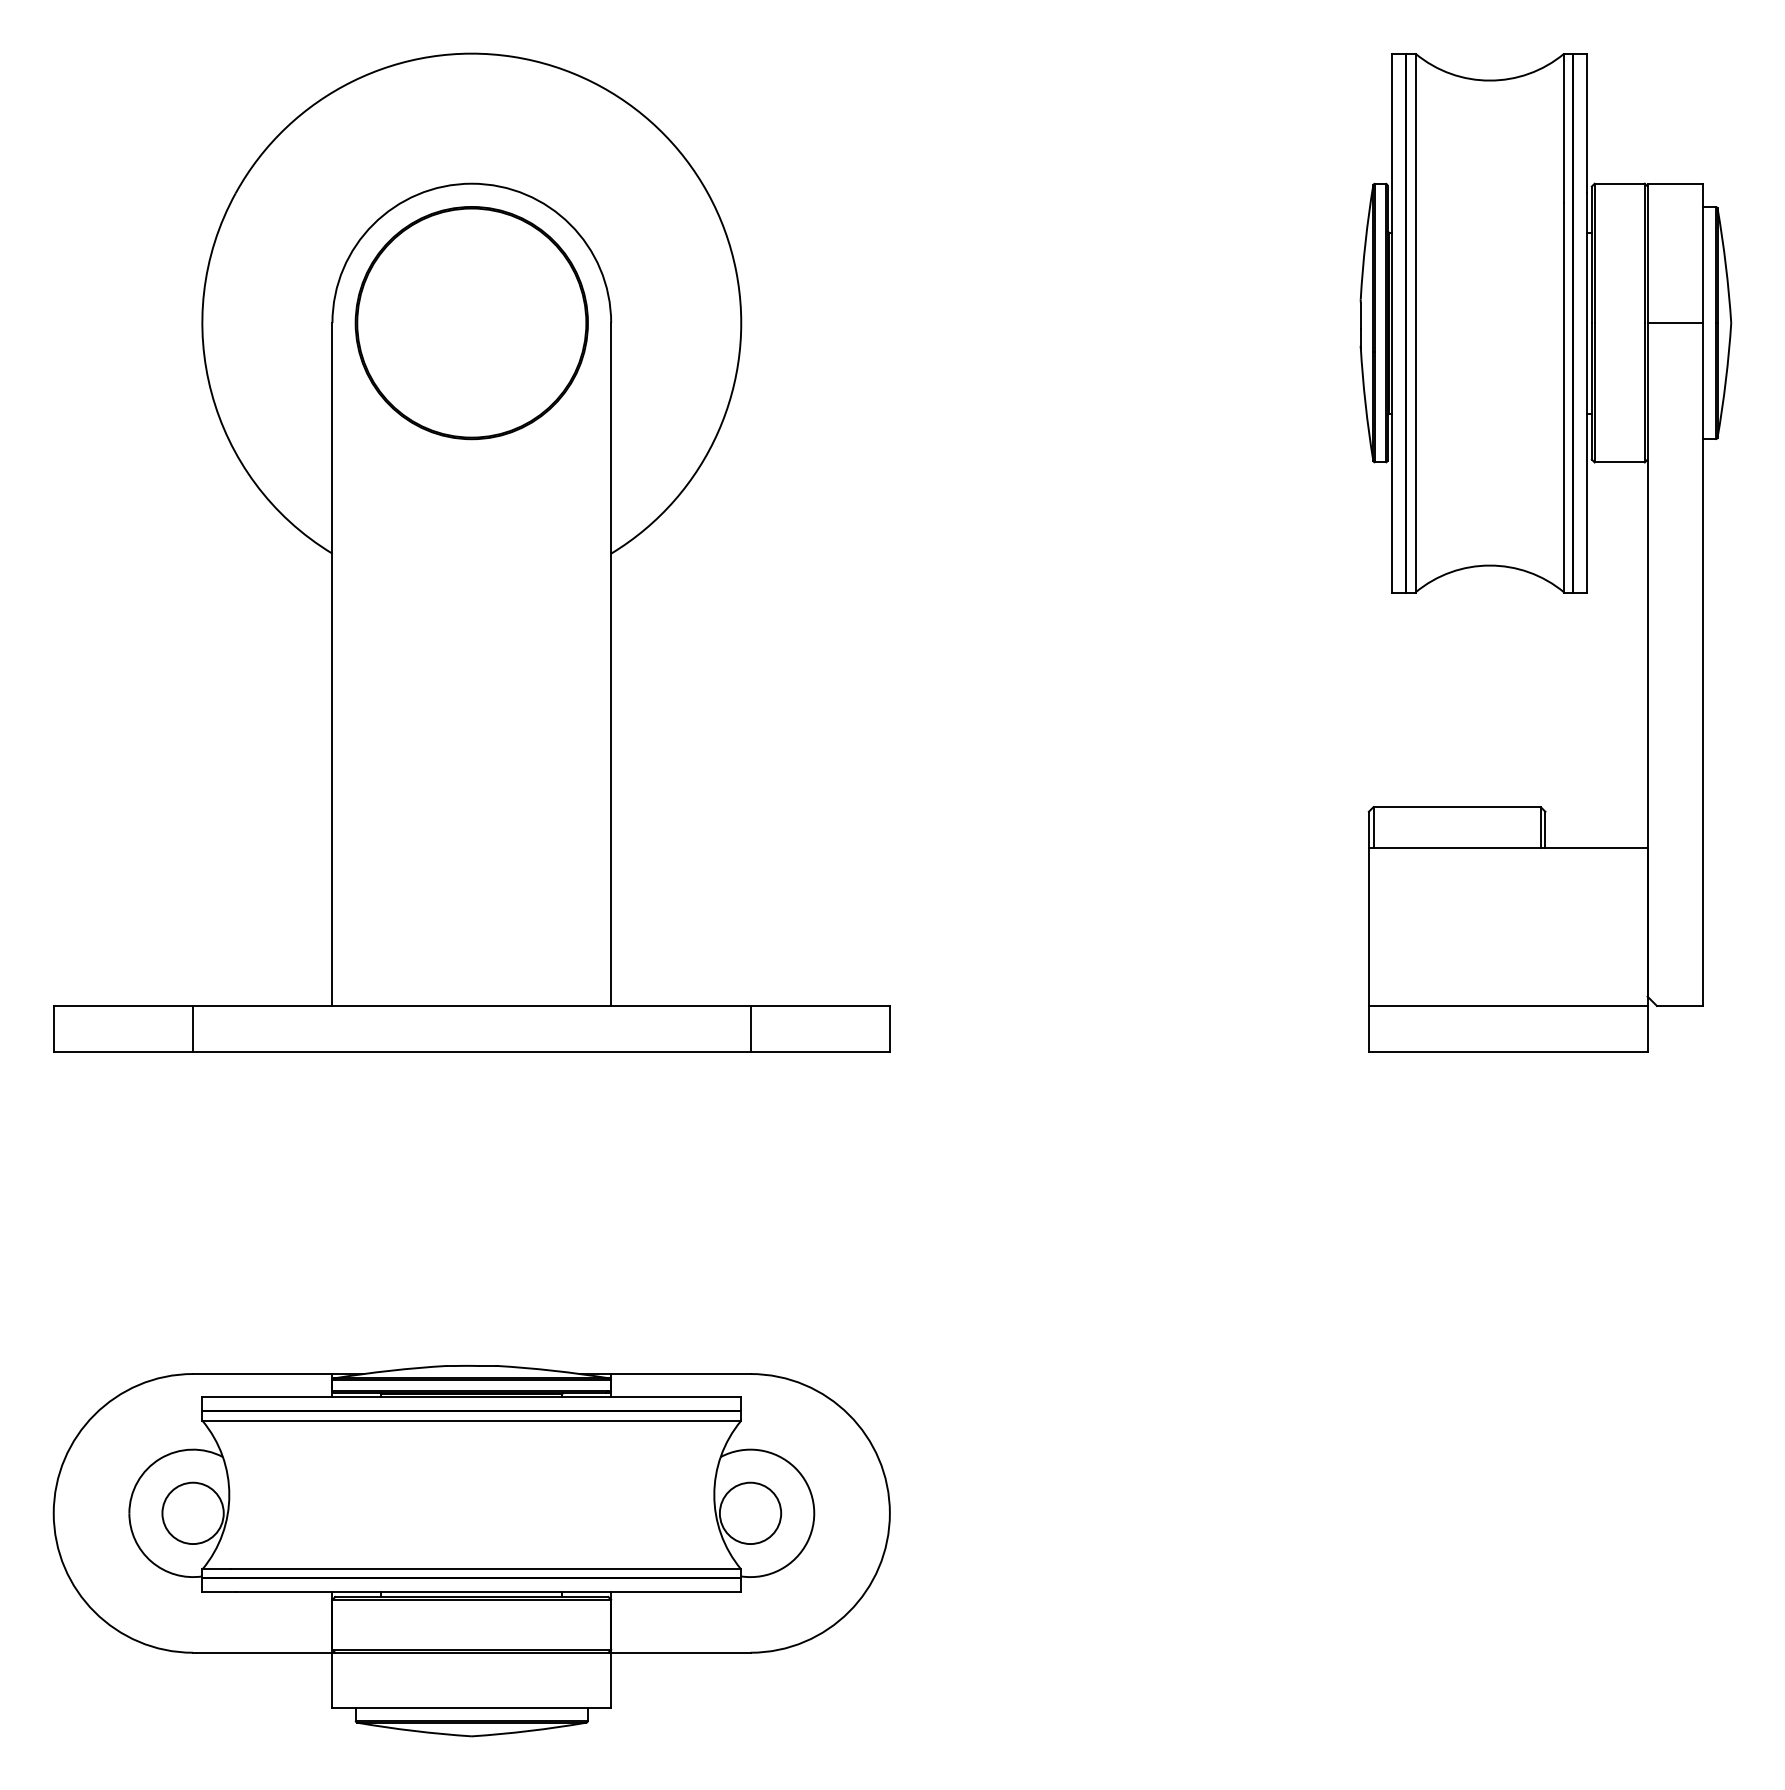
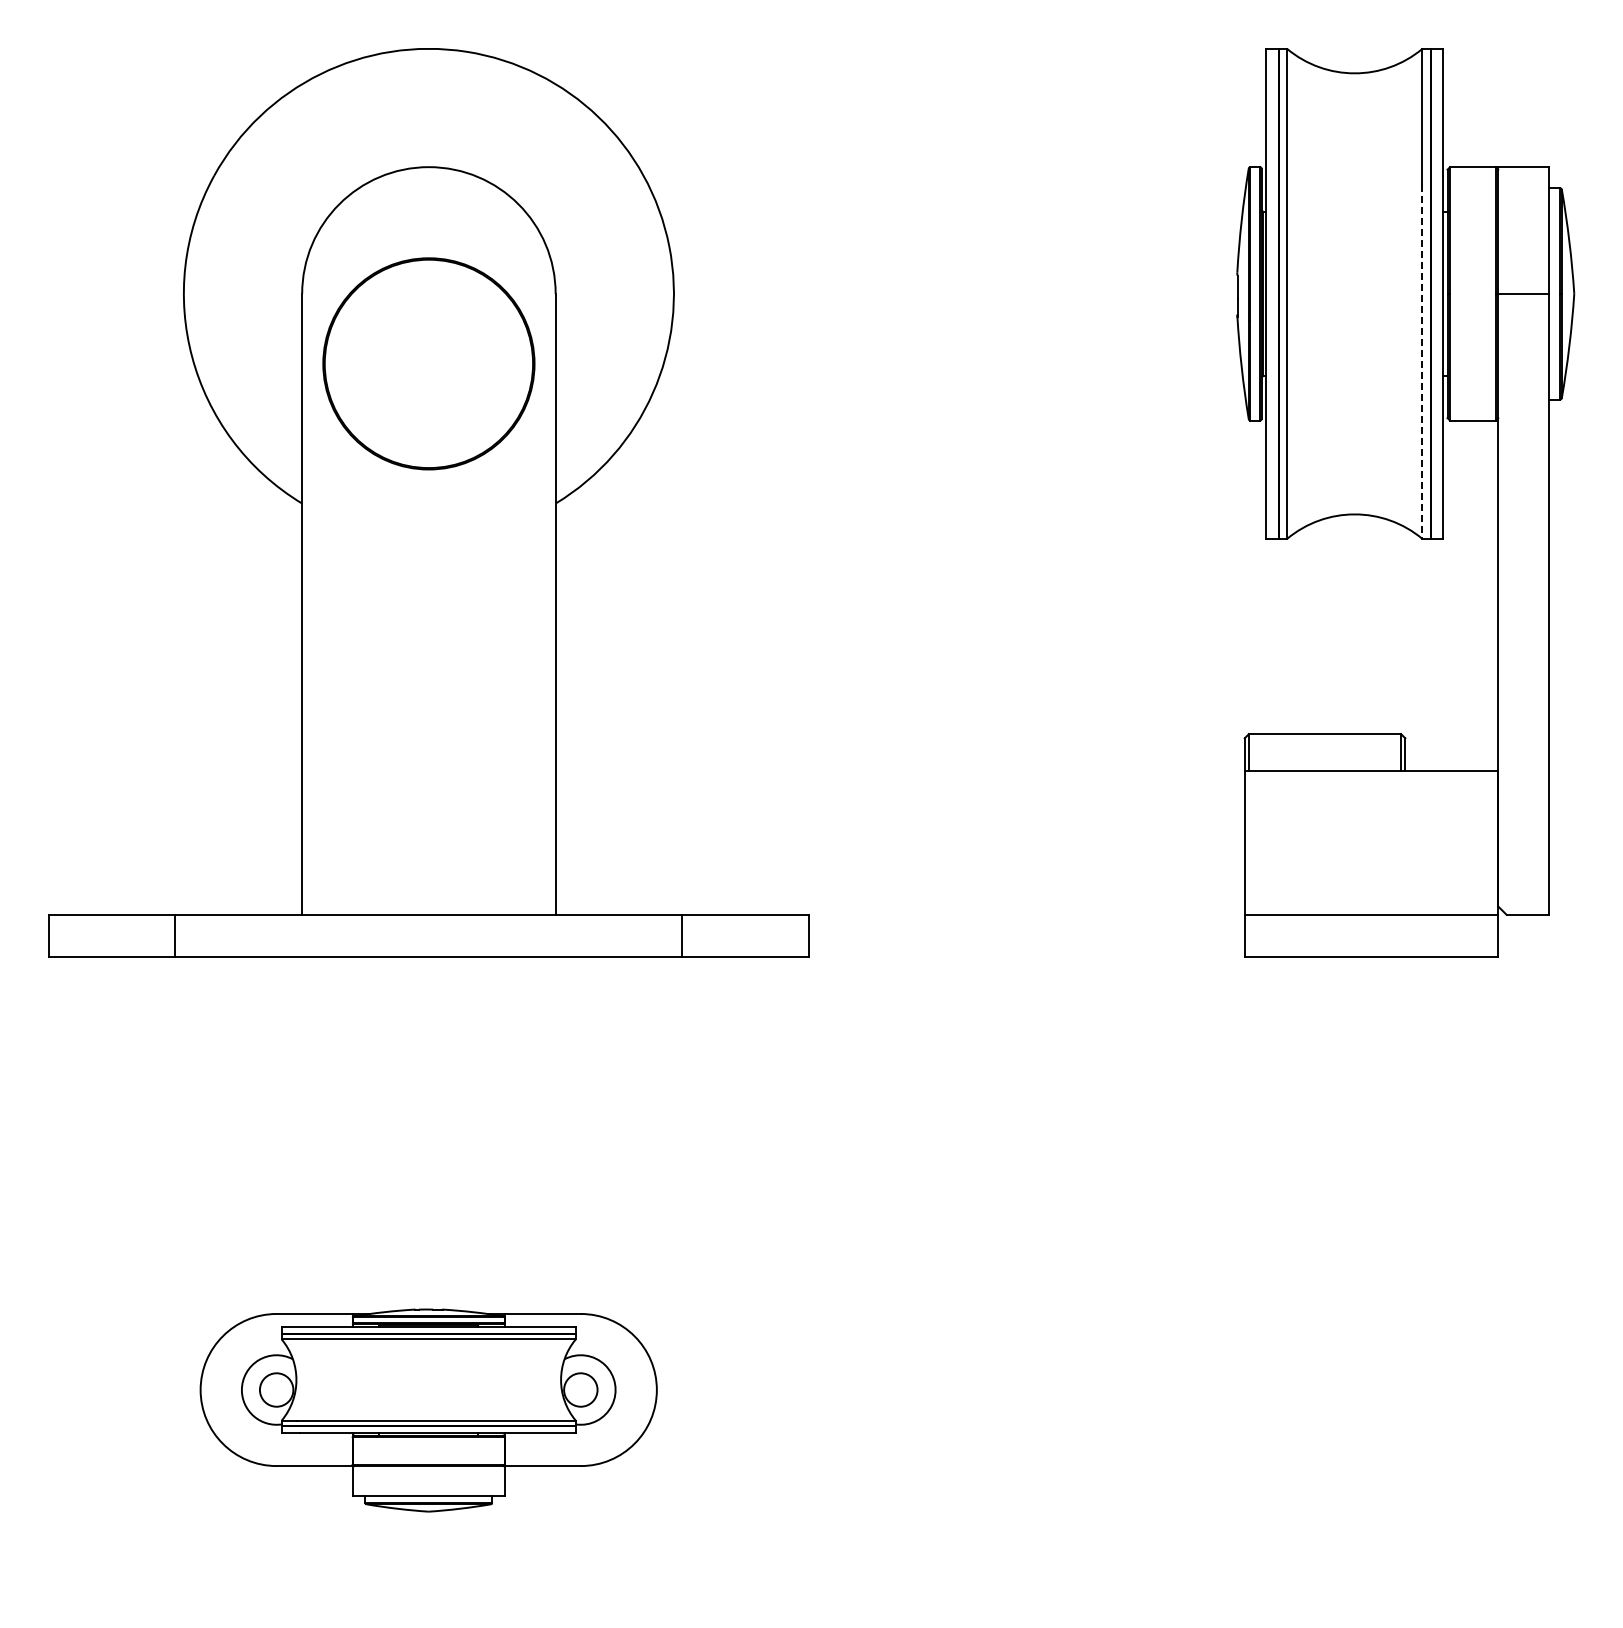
circle: (471, 322) -> (428, 363), moved
line: (1564, 398) -> (1422, 362), solid -> dashed
part: (471, 1550) -> (428, 1410), size x0.6

